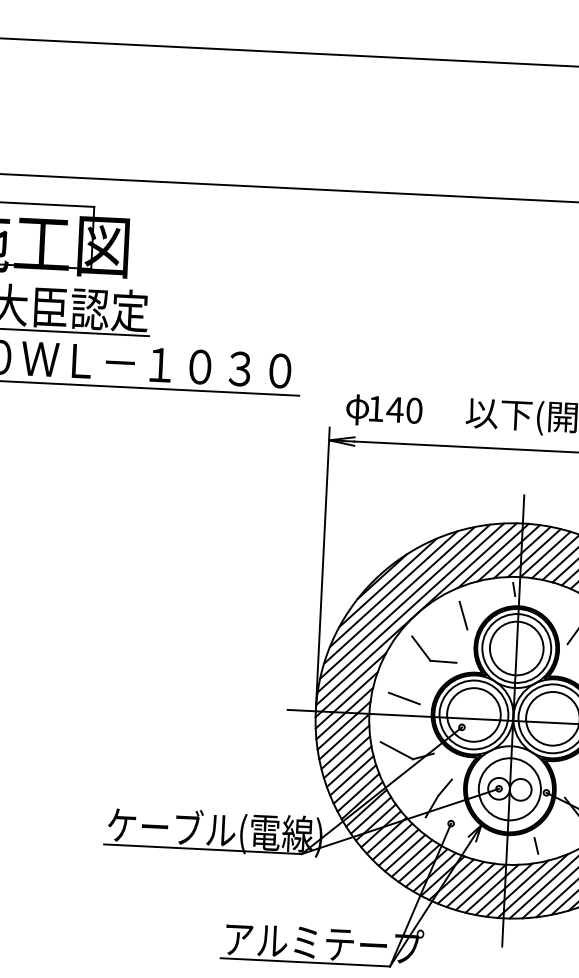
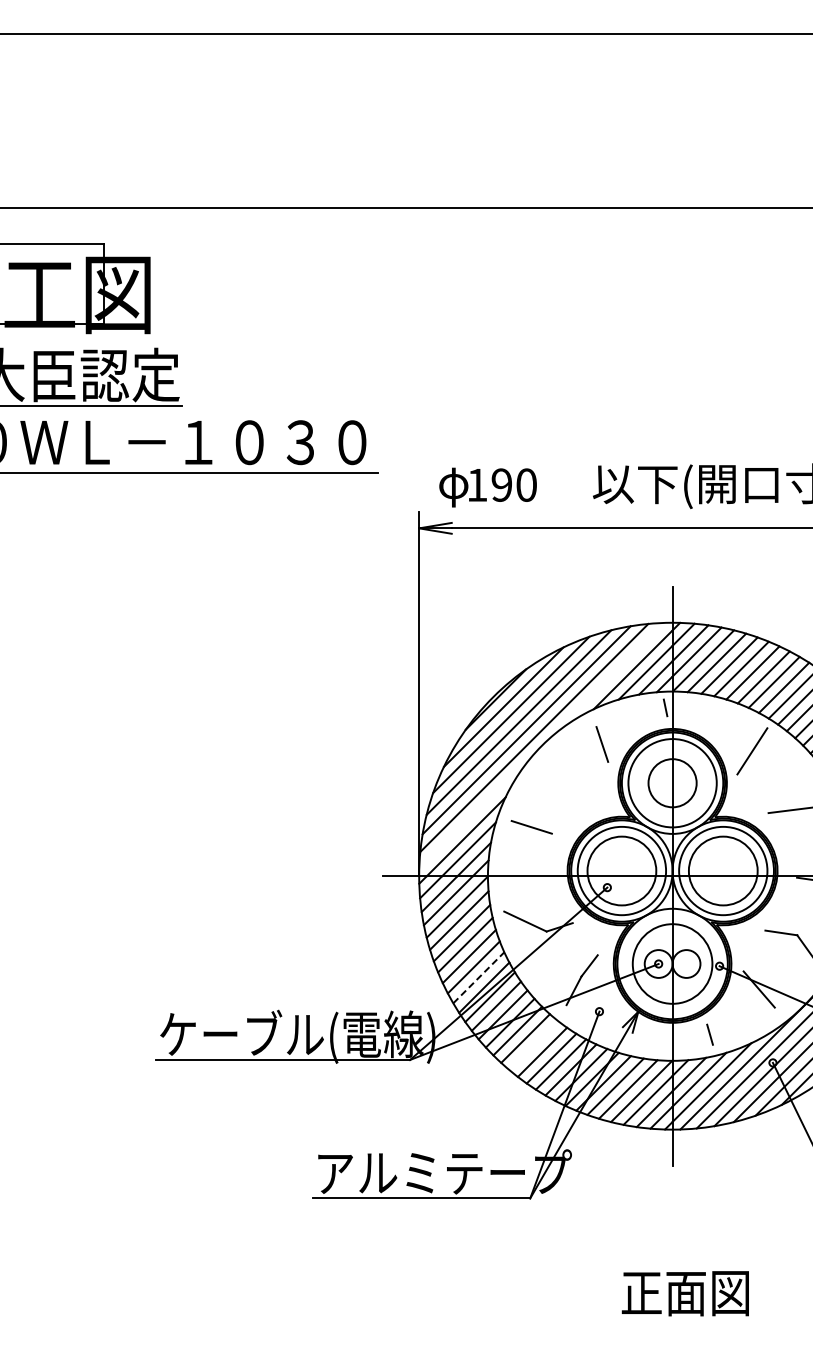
text: (394, 409) -> (501, 484), 140 -> 190
line: (416, 614) -> (541, 745), removed
circle: (516, 647) -> (672, 782), size x0.7
part: (427, 655) -> (558, 797), removed
line: (404, 698) -> (531, 827), moved
line: (358, 792) -> (479, 977), solid -> dashed
line: (398, 847) -> (533, 1045), removed

